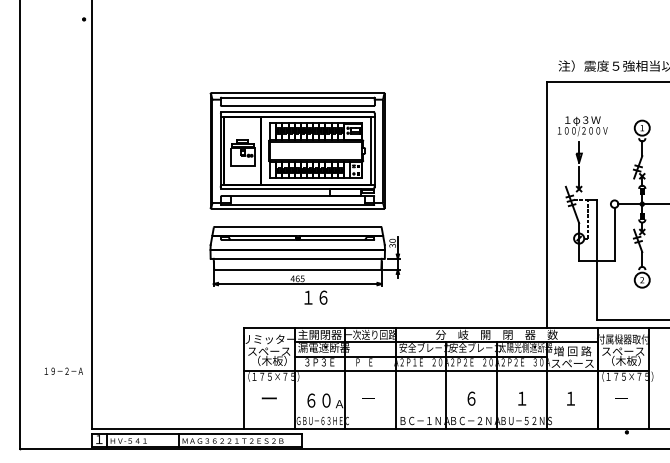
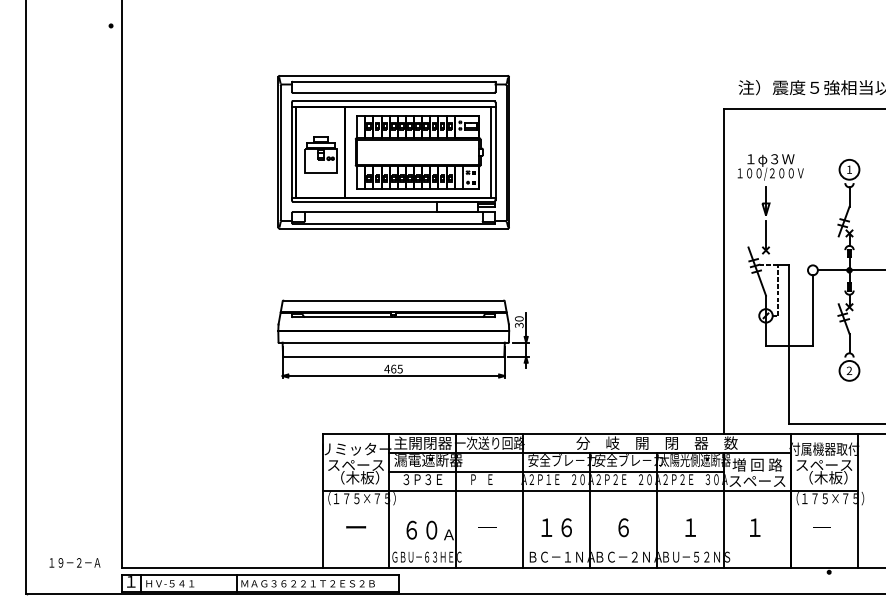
part: (297, 150) -> (393, 151), moved
text: (315, 297) -> (556, 527), moved
text: (63, 370) -> (74, 561), moved

